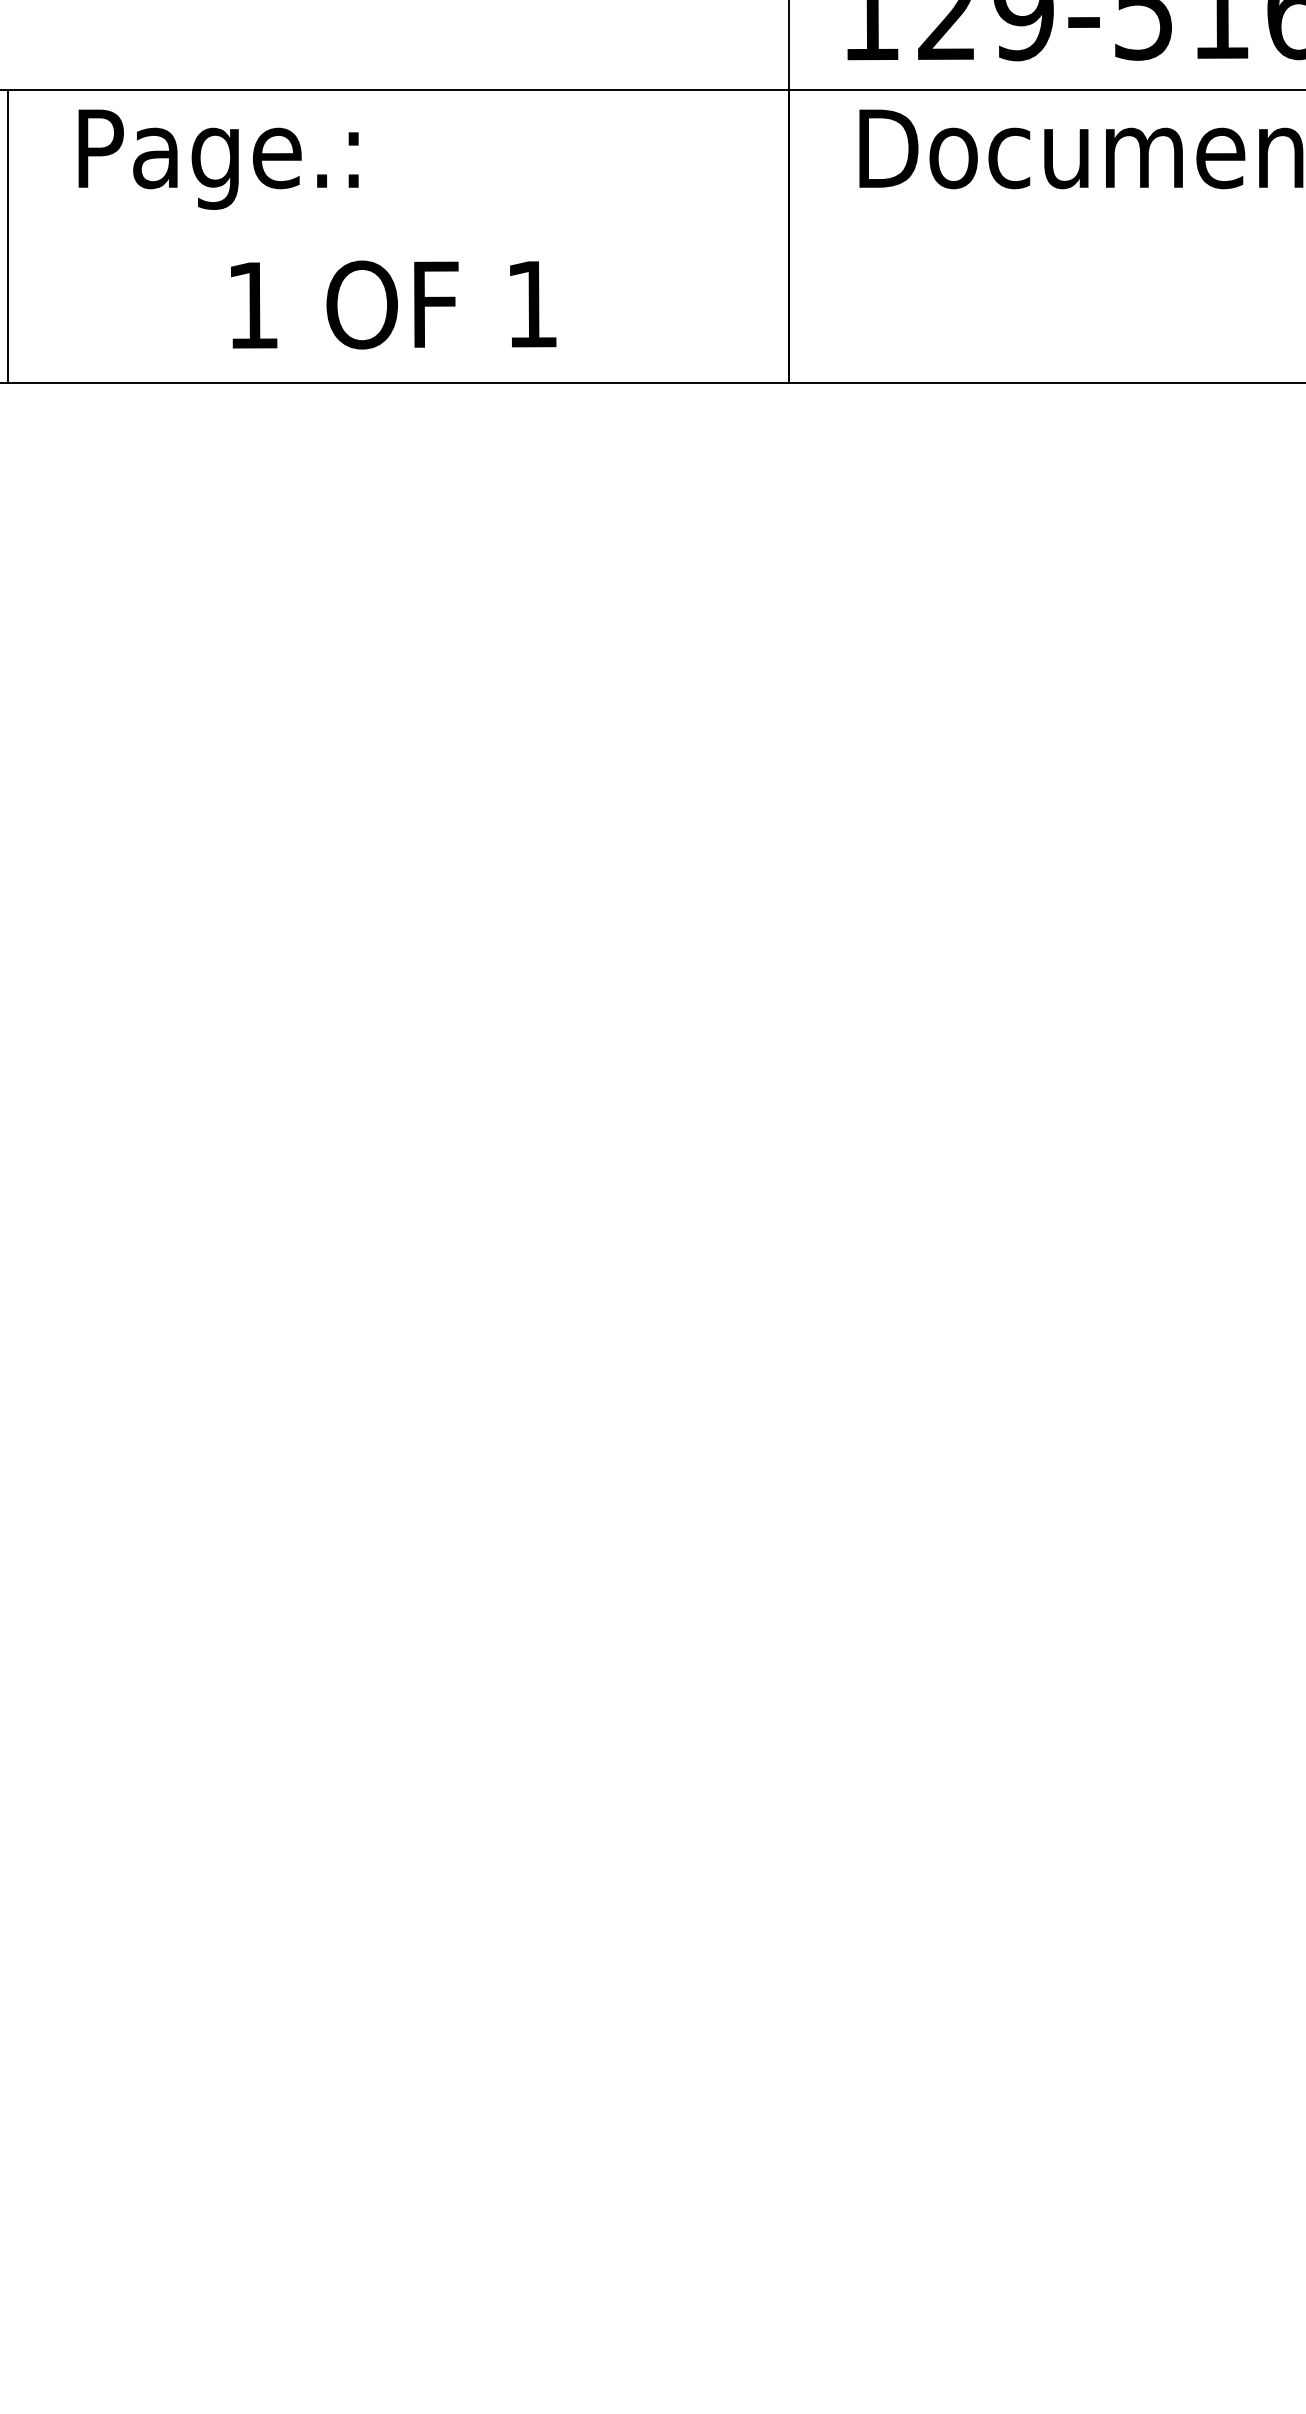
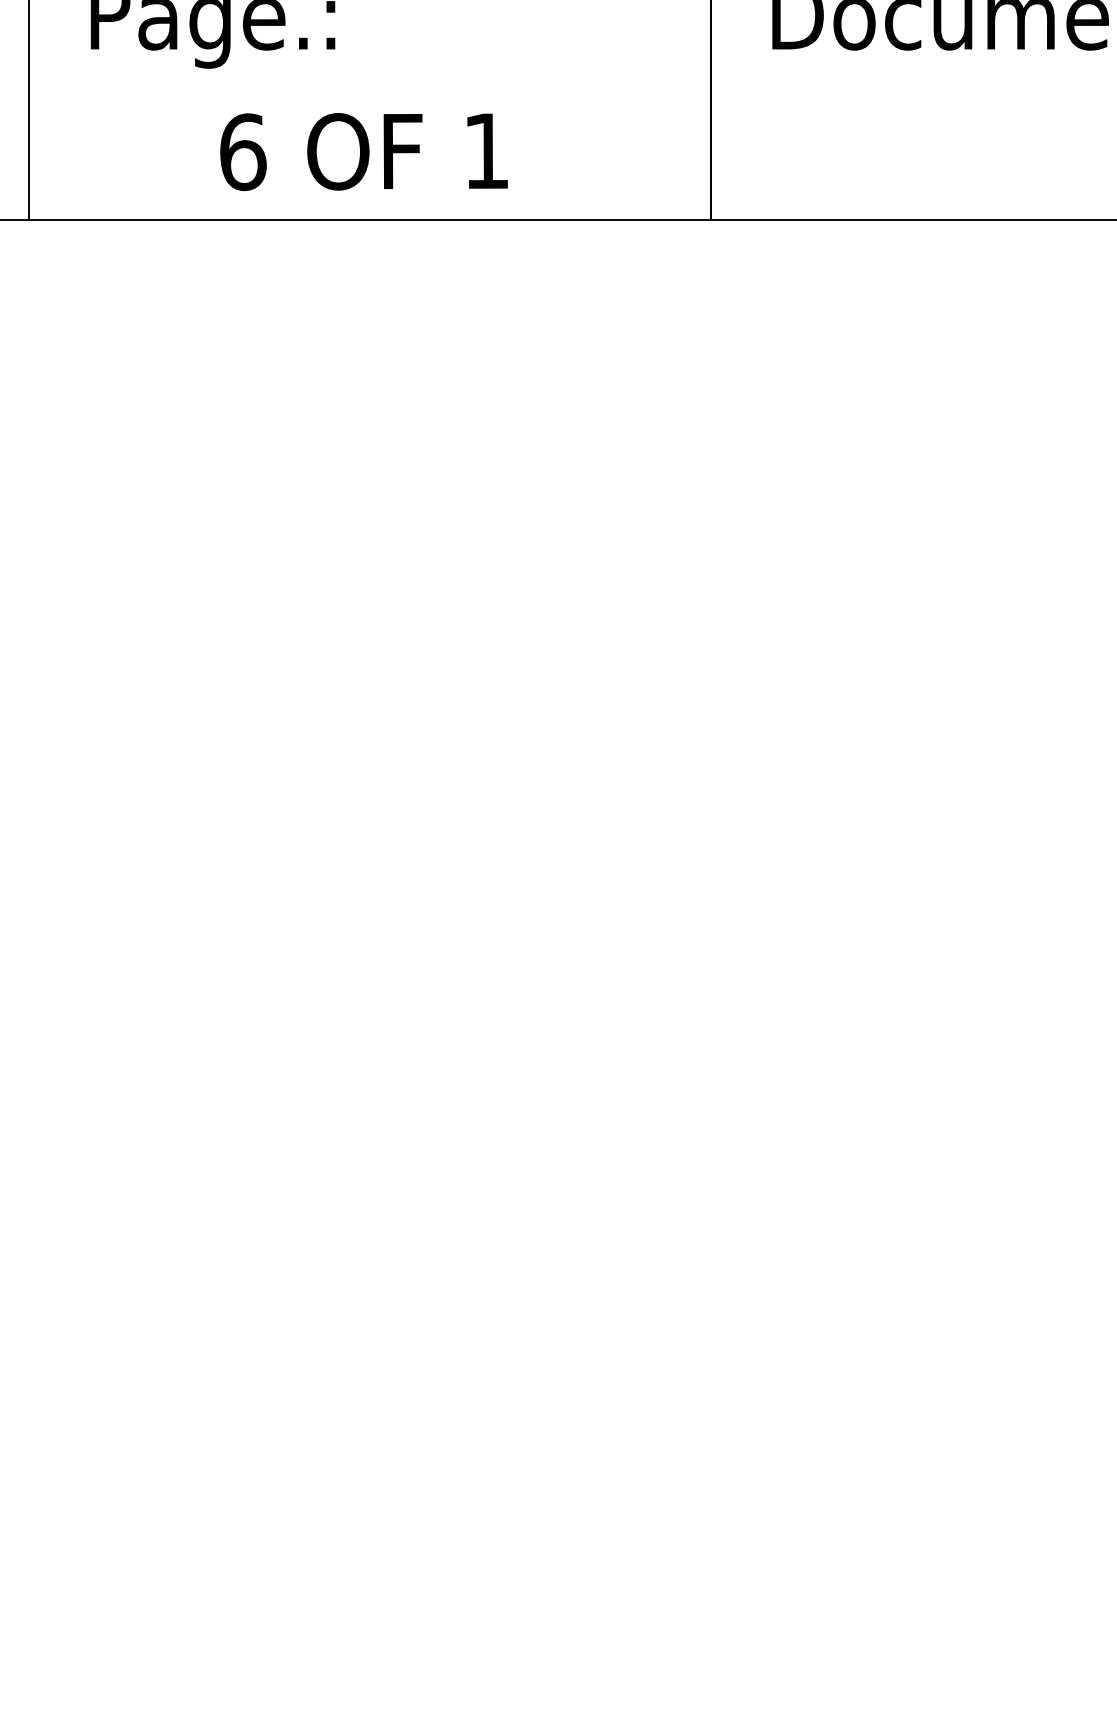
text: (253, 305) -> (243, 152), 1 -> 6

